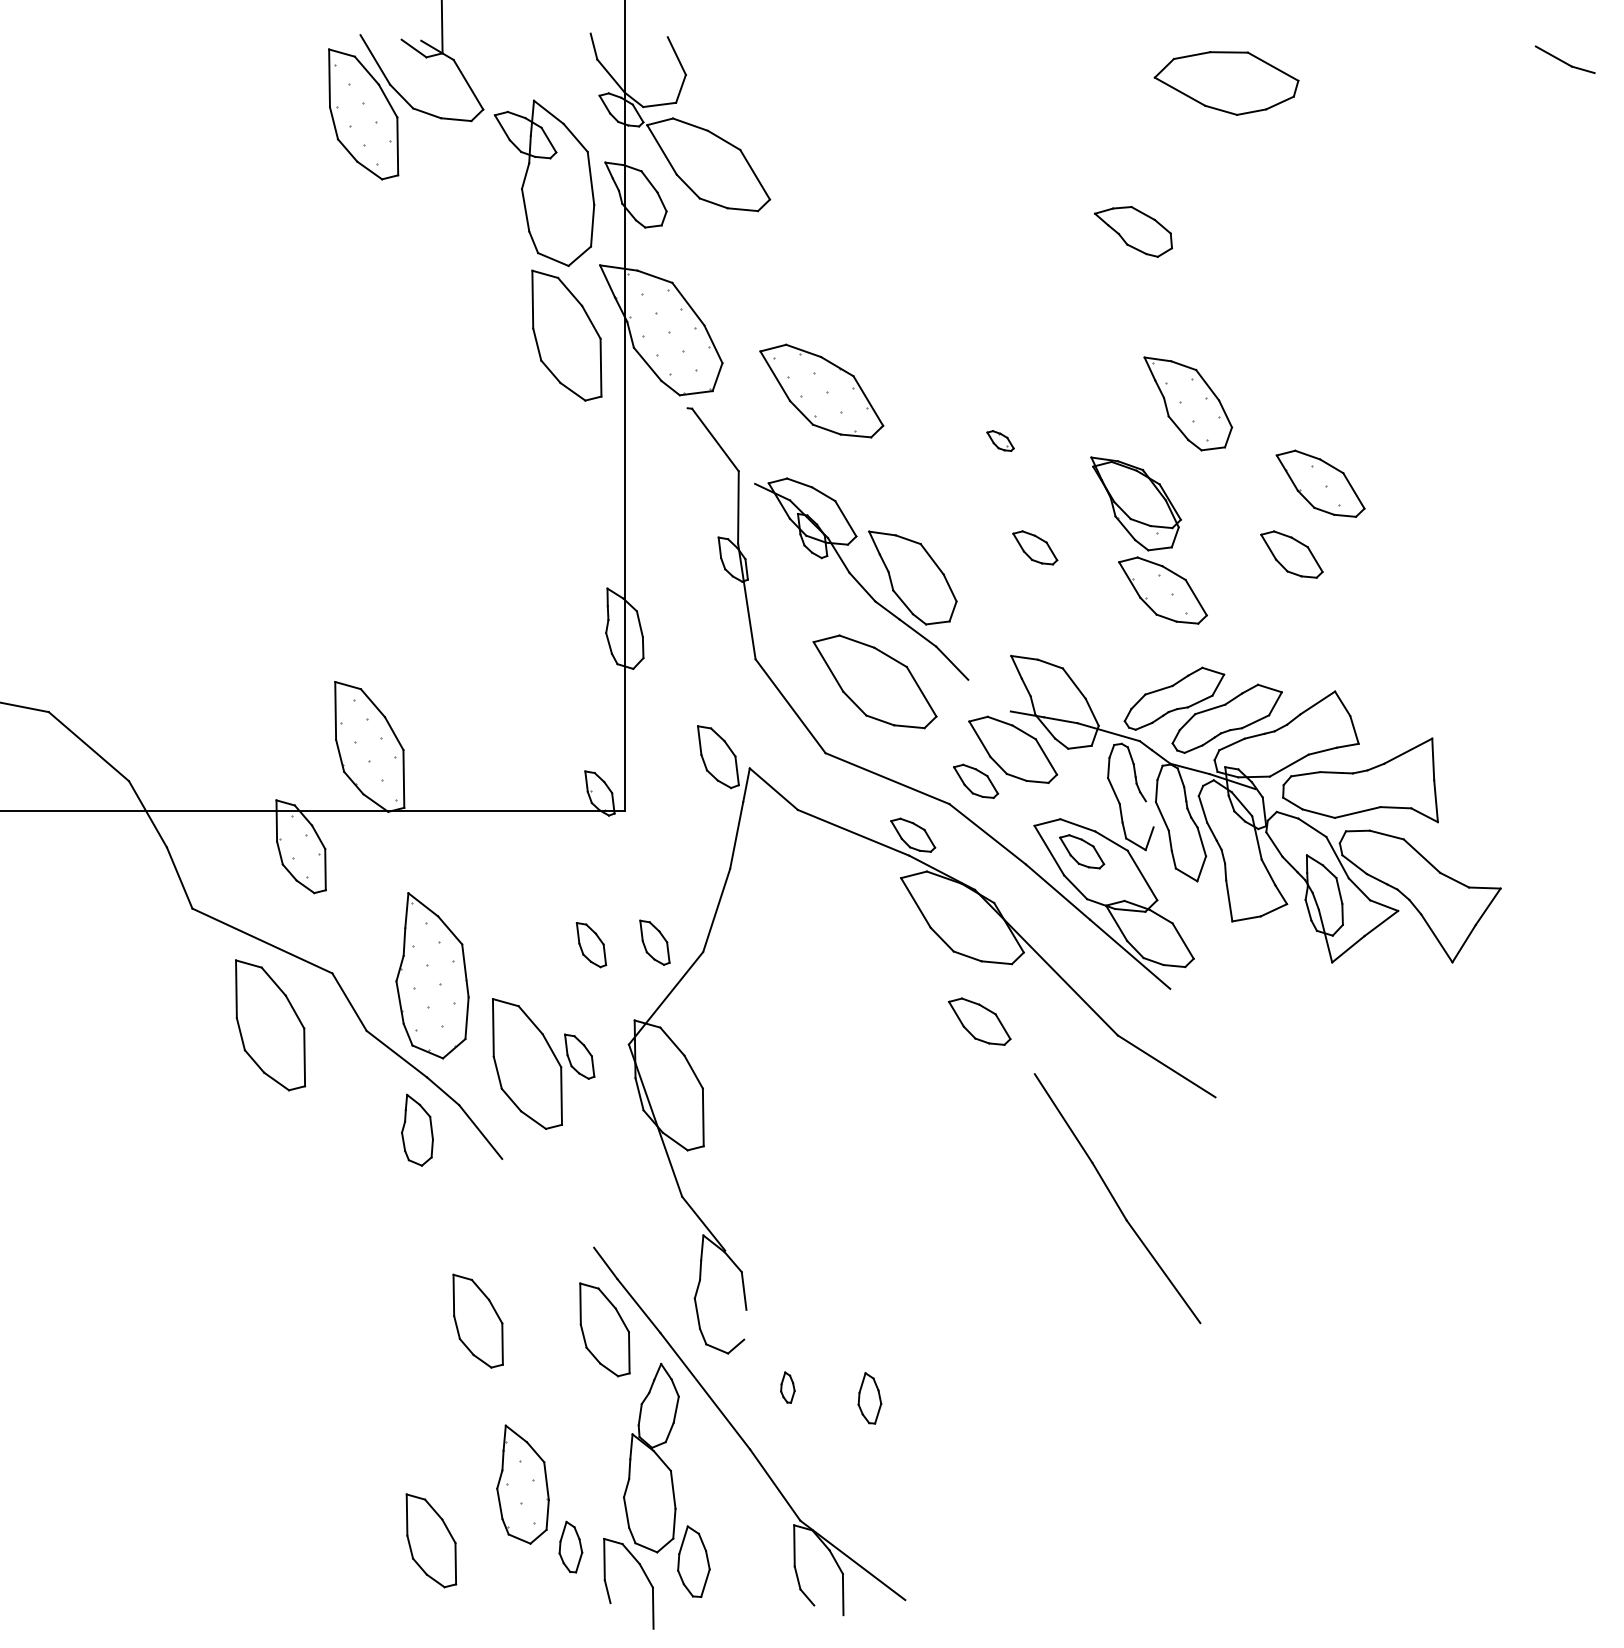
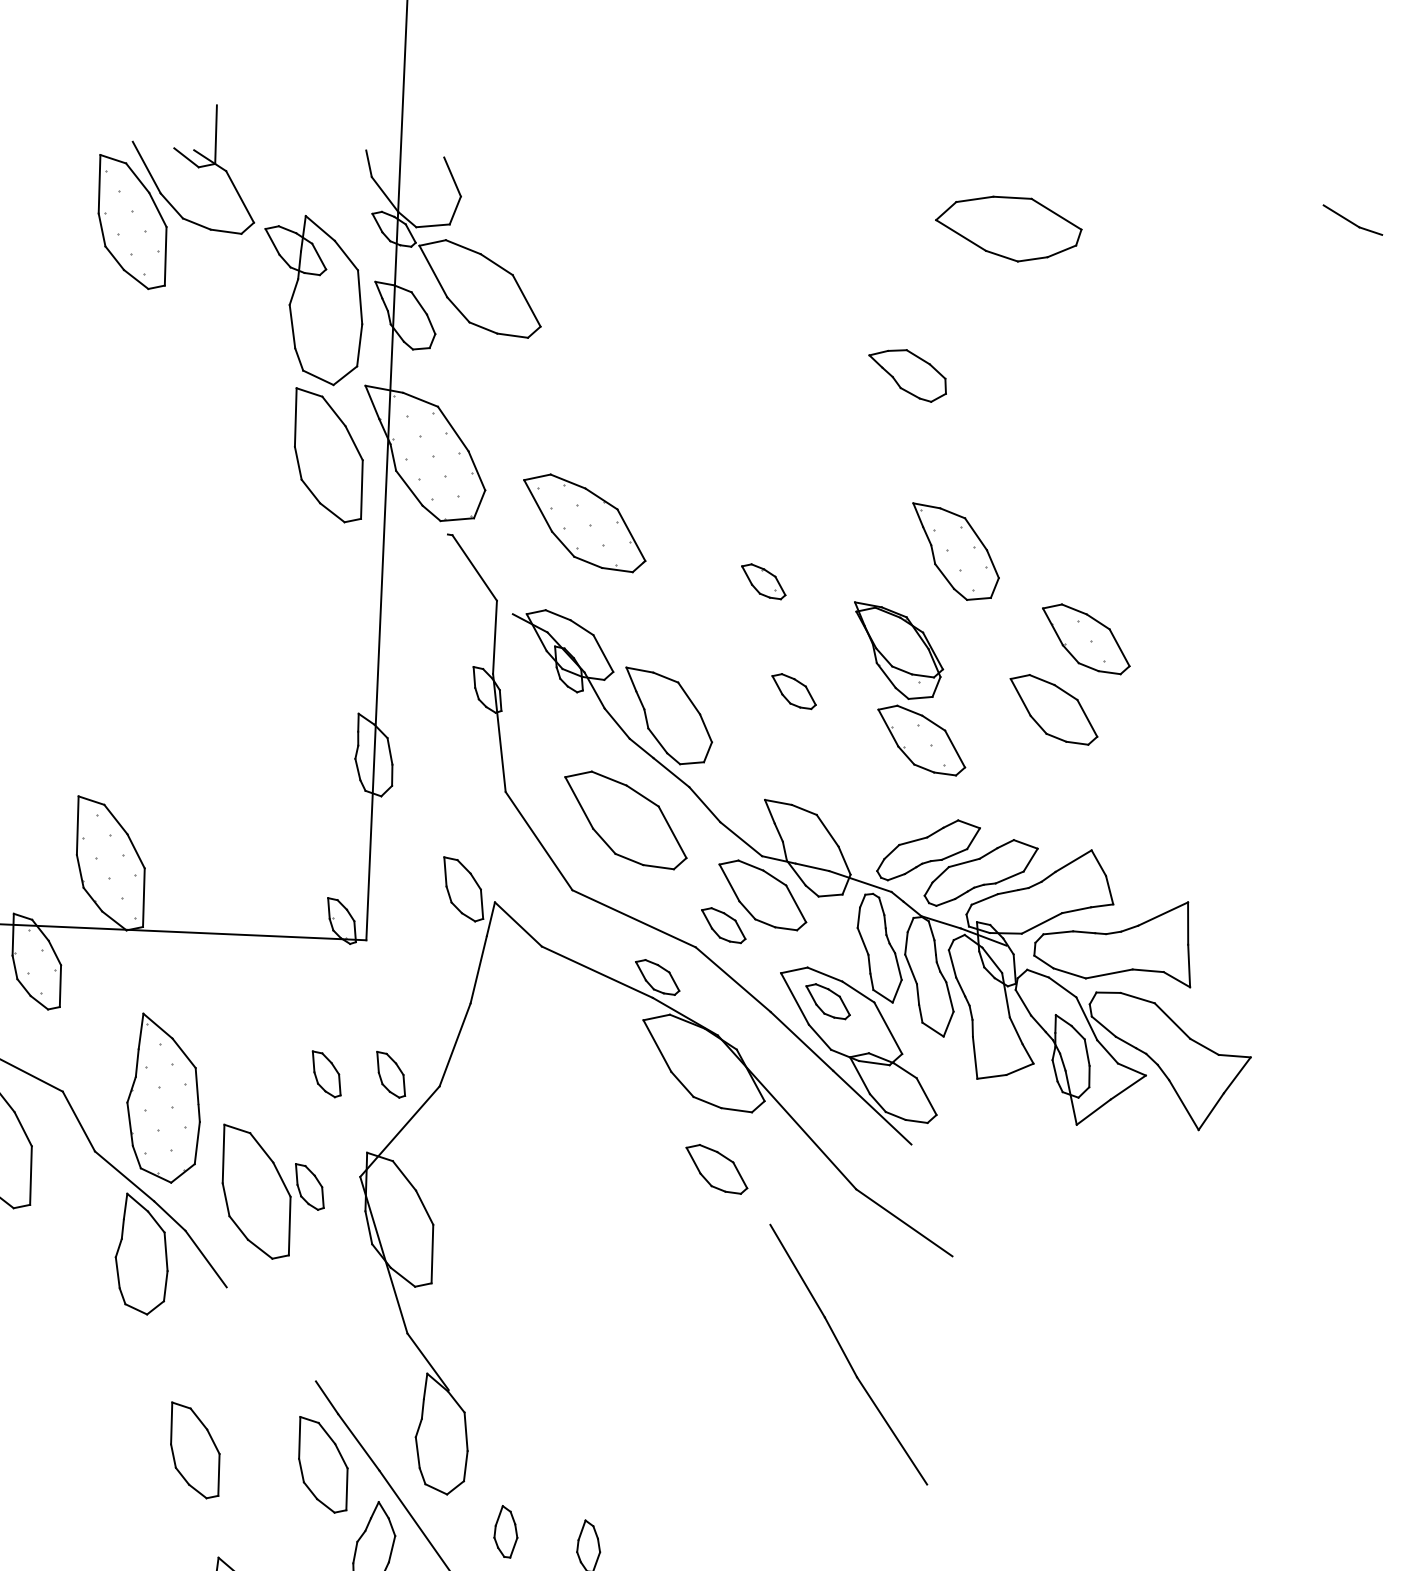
part: (1000, 440) -> (763, 581), size x1.67
part: (1291, 554) -> (1053, 709), size x1.43
line: (989, 695) -> (741, 839), added
line: (1149, 814) -> (898, 966), added
part: (417, 1130) -> (142, 1254), size x1.67
line: (745, 1324) -> (466, 1465), added
part: (787, 1387) -> (505, 1531), size x1.67

